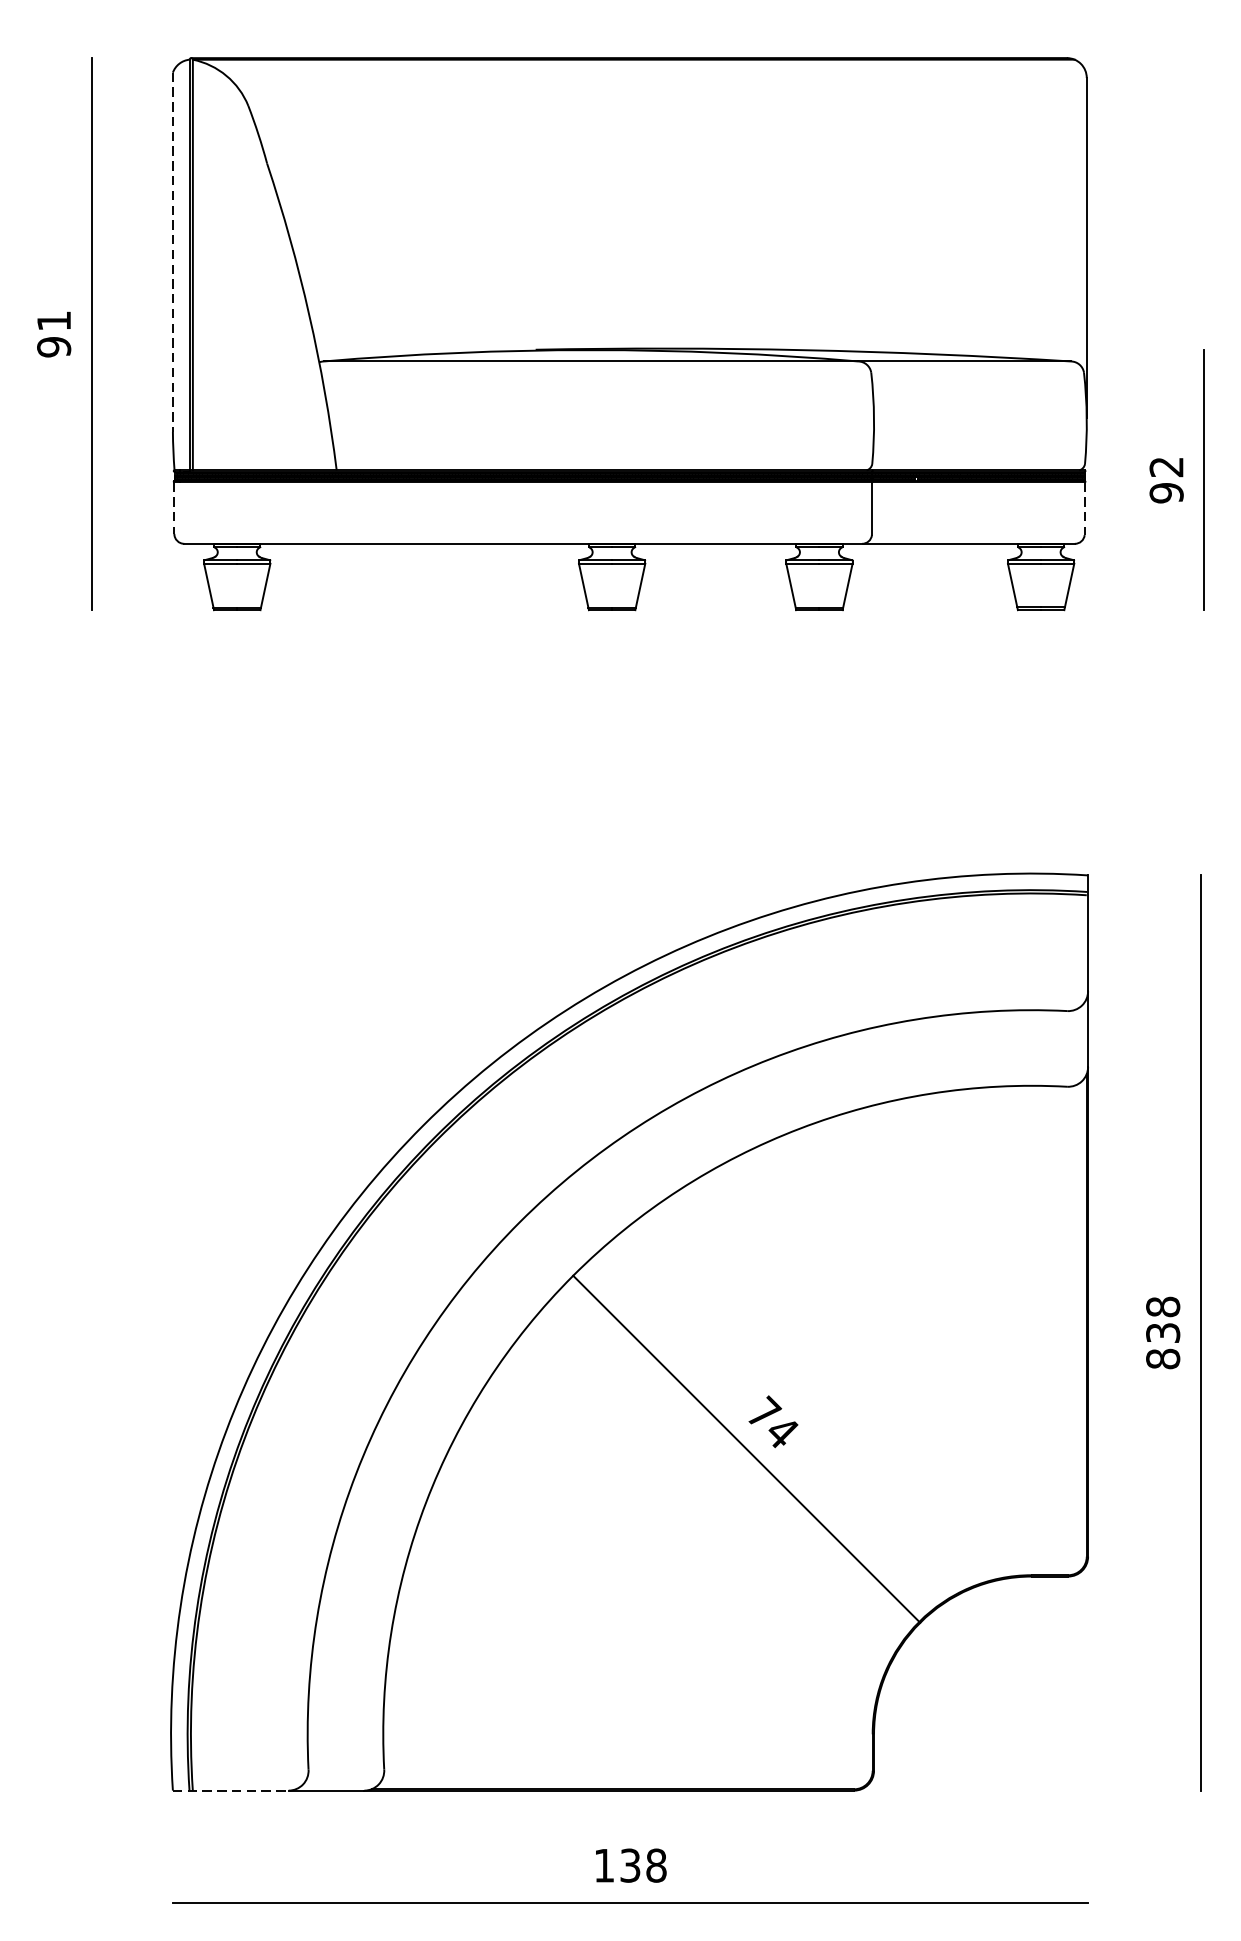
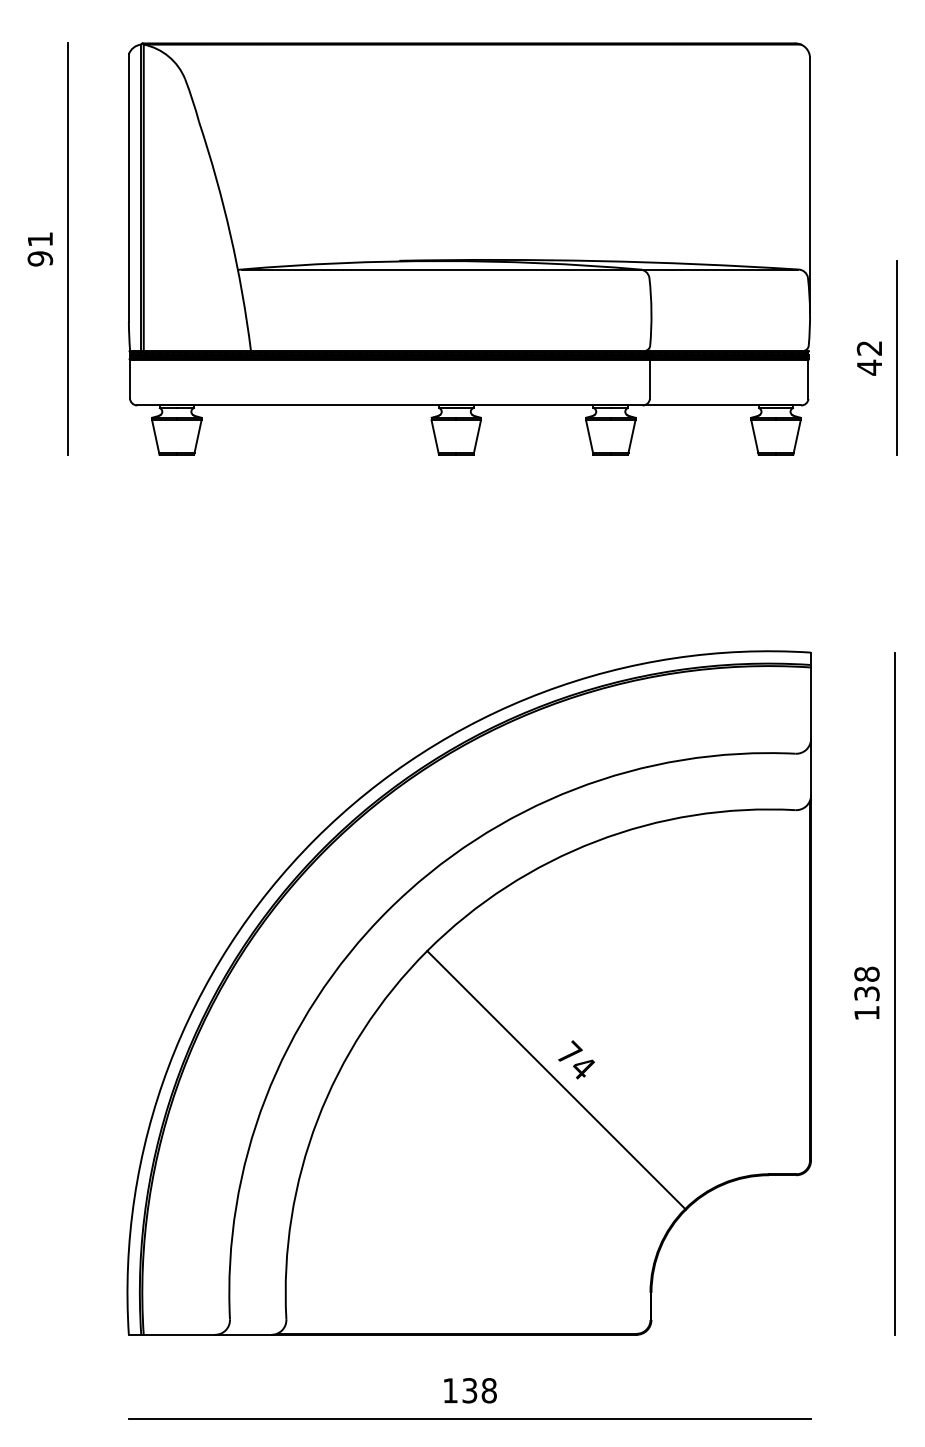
line: (172, 252) -> (128, 188), dashed -> solid
text: (1166, 492) -> (869, 367), 92 -> 42
line: (173, 508) -> (129, 379), dashed -> solid
line: (1084, 508) -> (808, 379), dashed -> solid
text: (1162, 1358) -> (866, 1012), 838 -> 138
line: (231, 1790) -> (172, 1334), dashed -> solid

